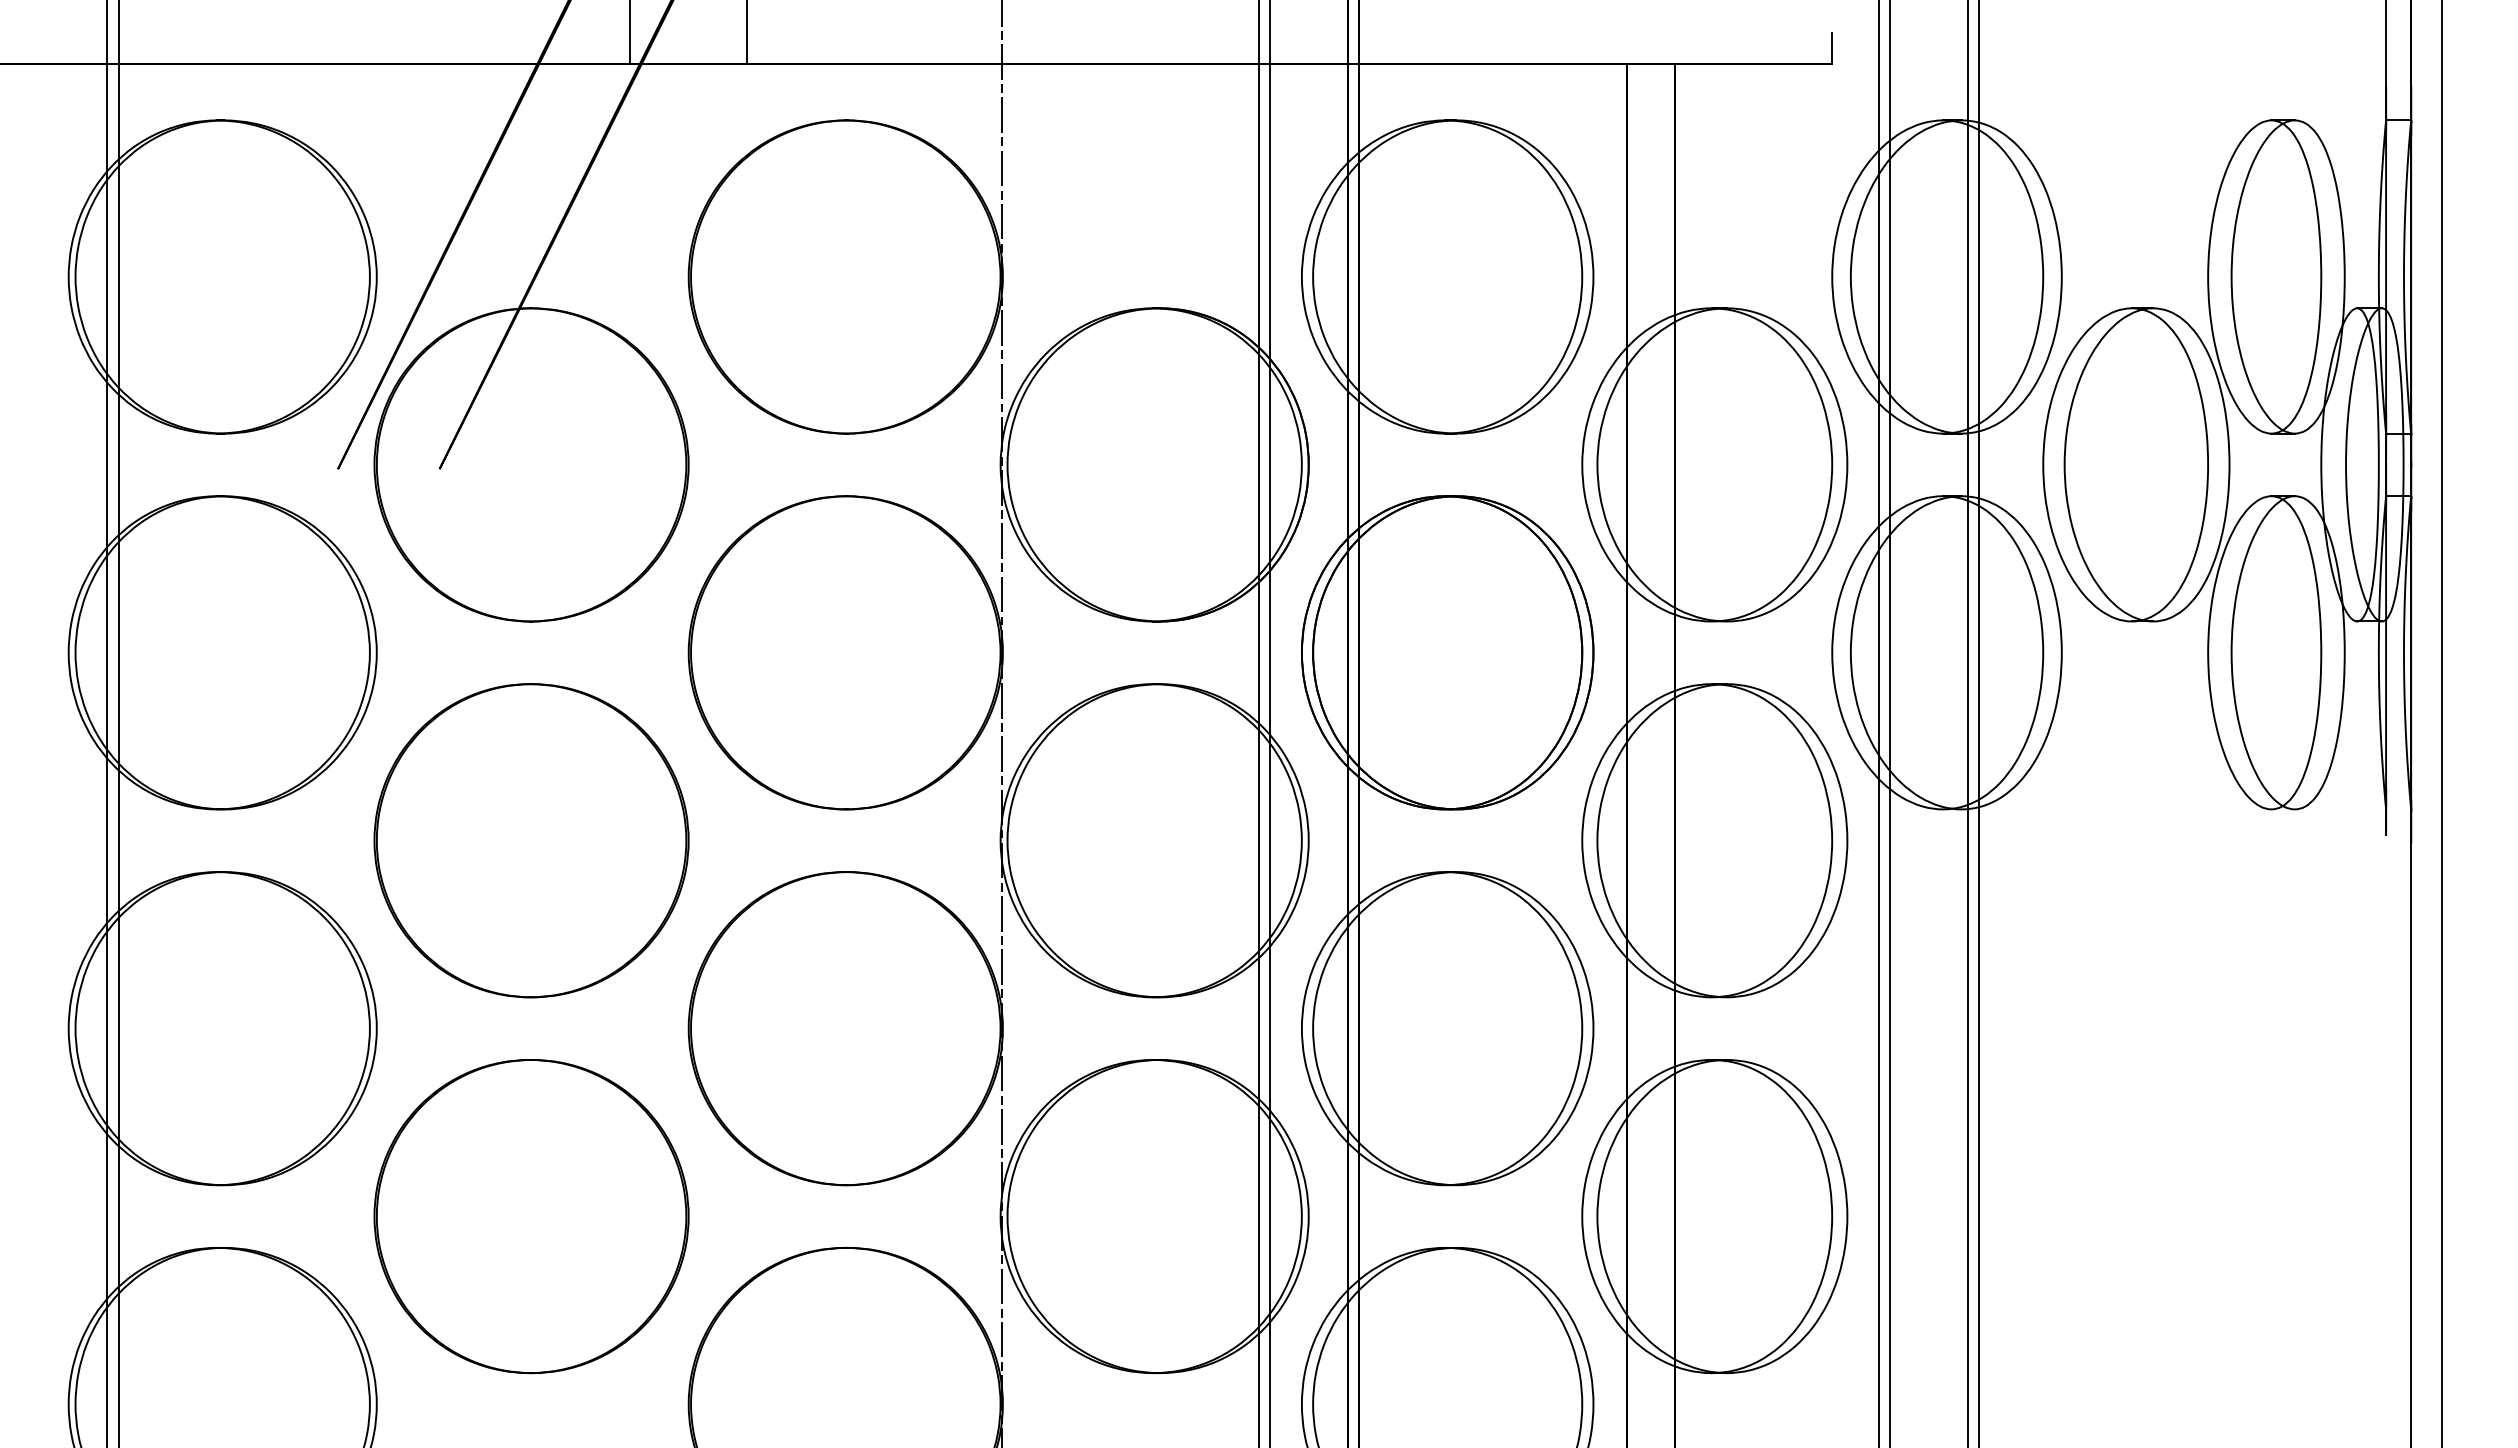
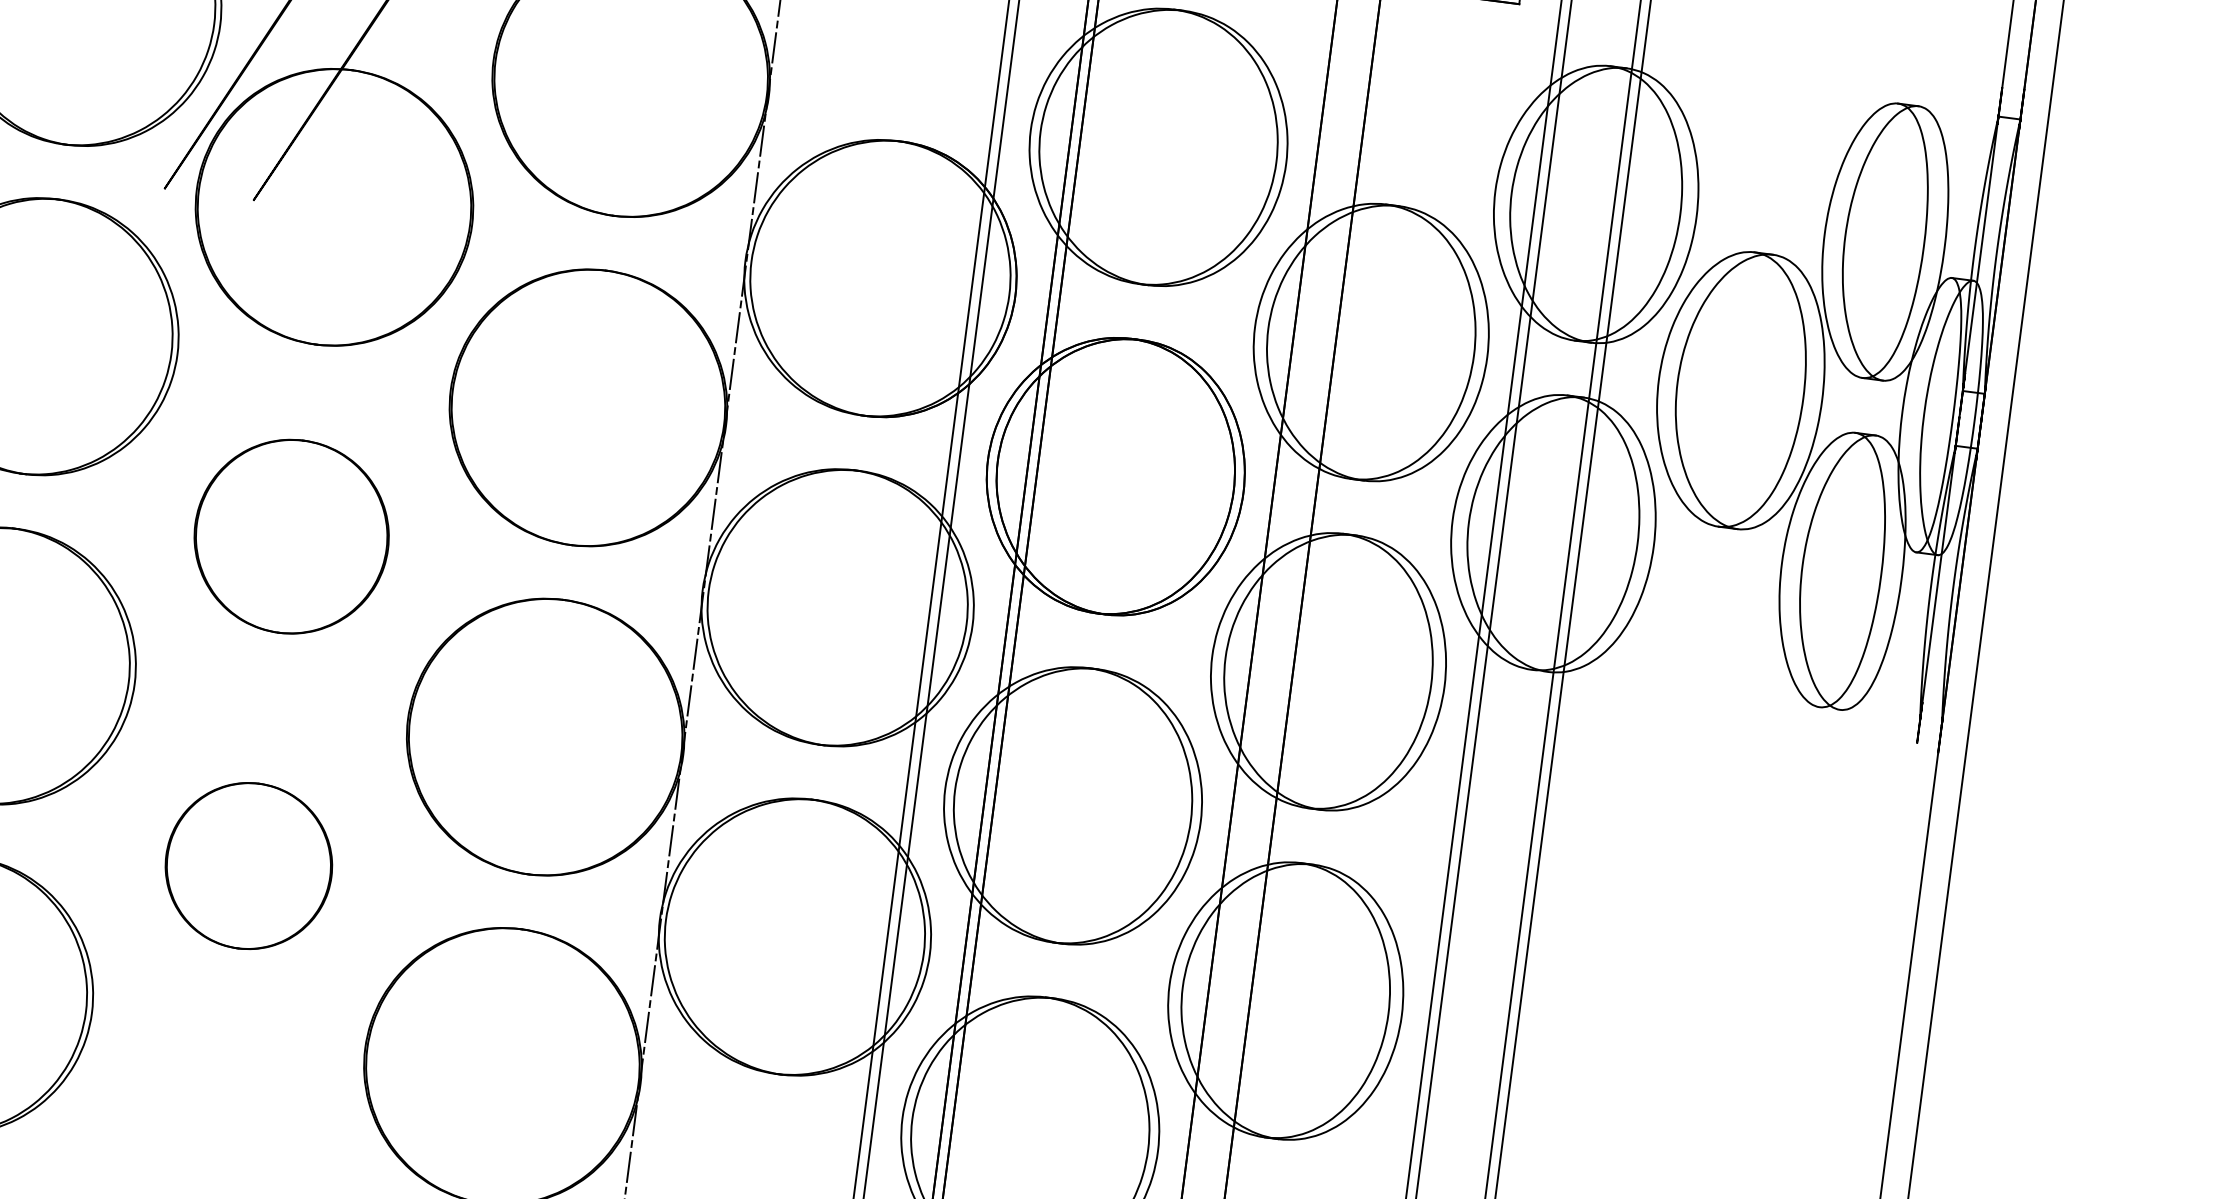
part: (531, 840) -> (291, 536), size x0.7
part: (531, 1216) -> (248, 865), size x0.6

